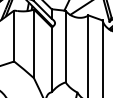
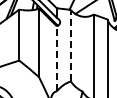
line: (65, 46) -> (70, 45), solid -> dashed
line: (51, 59) -> (56, 58), solid -> dashed

